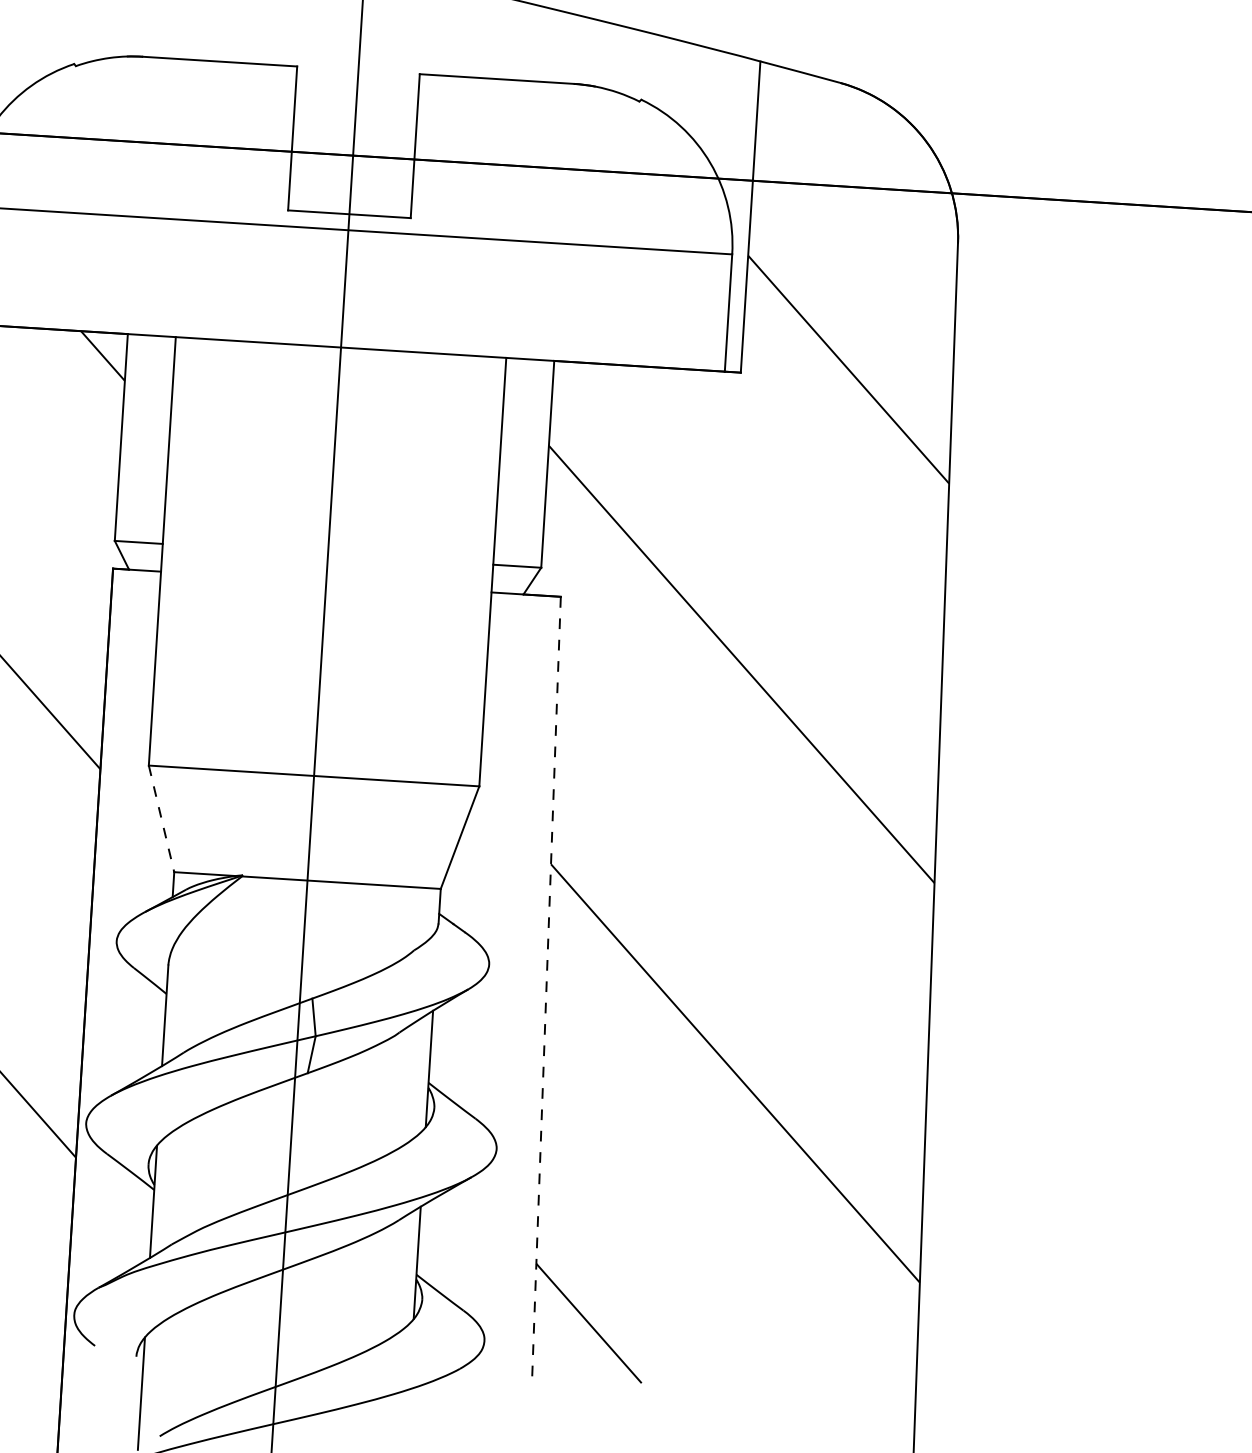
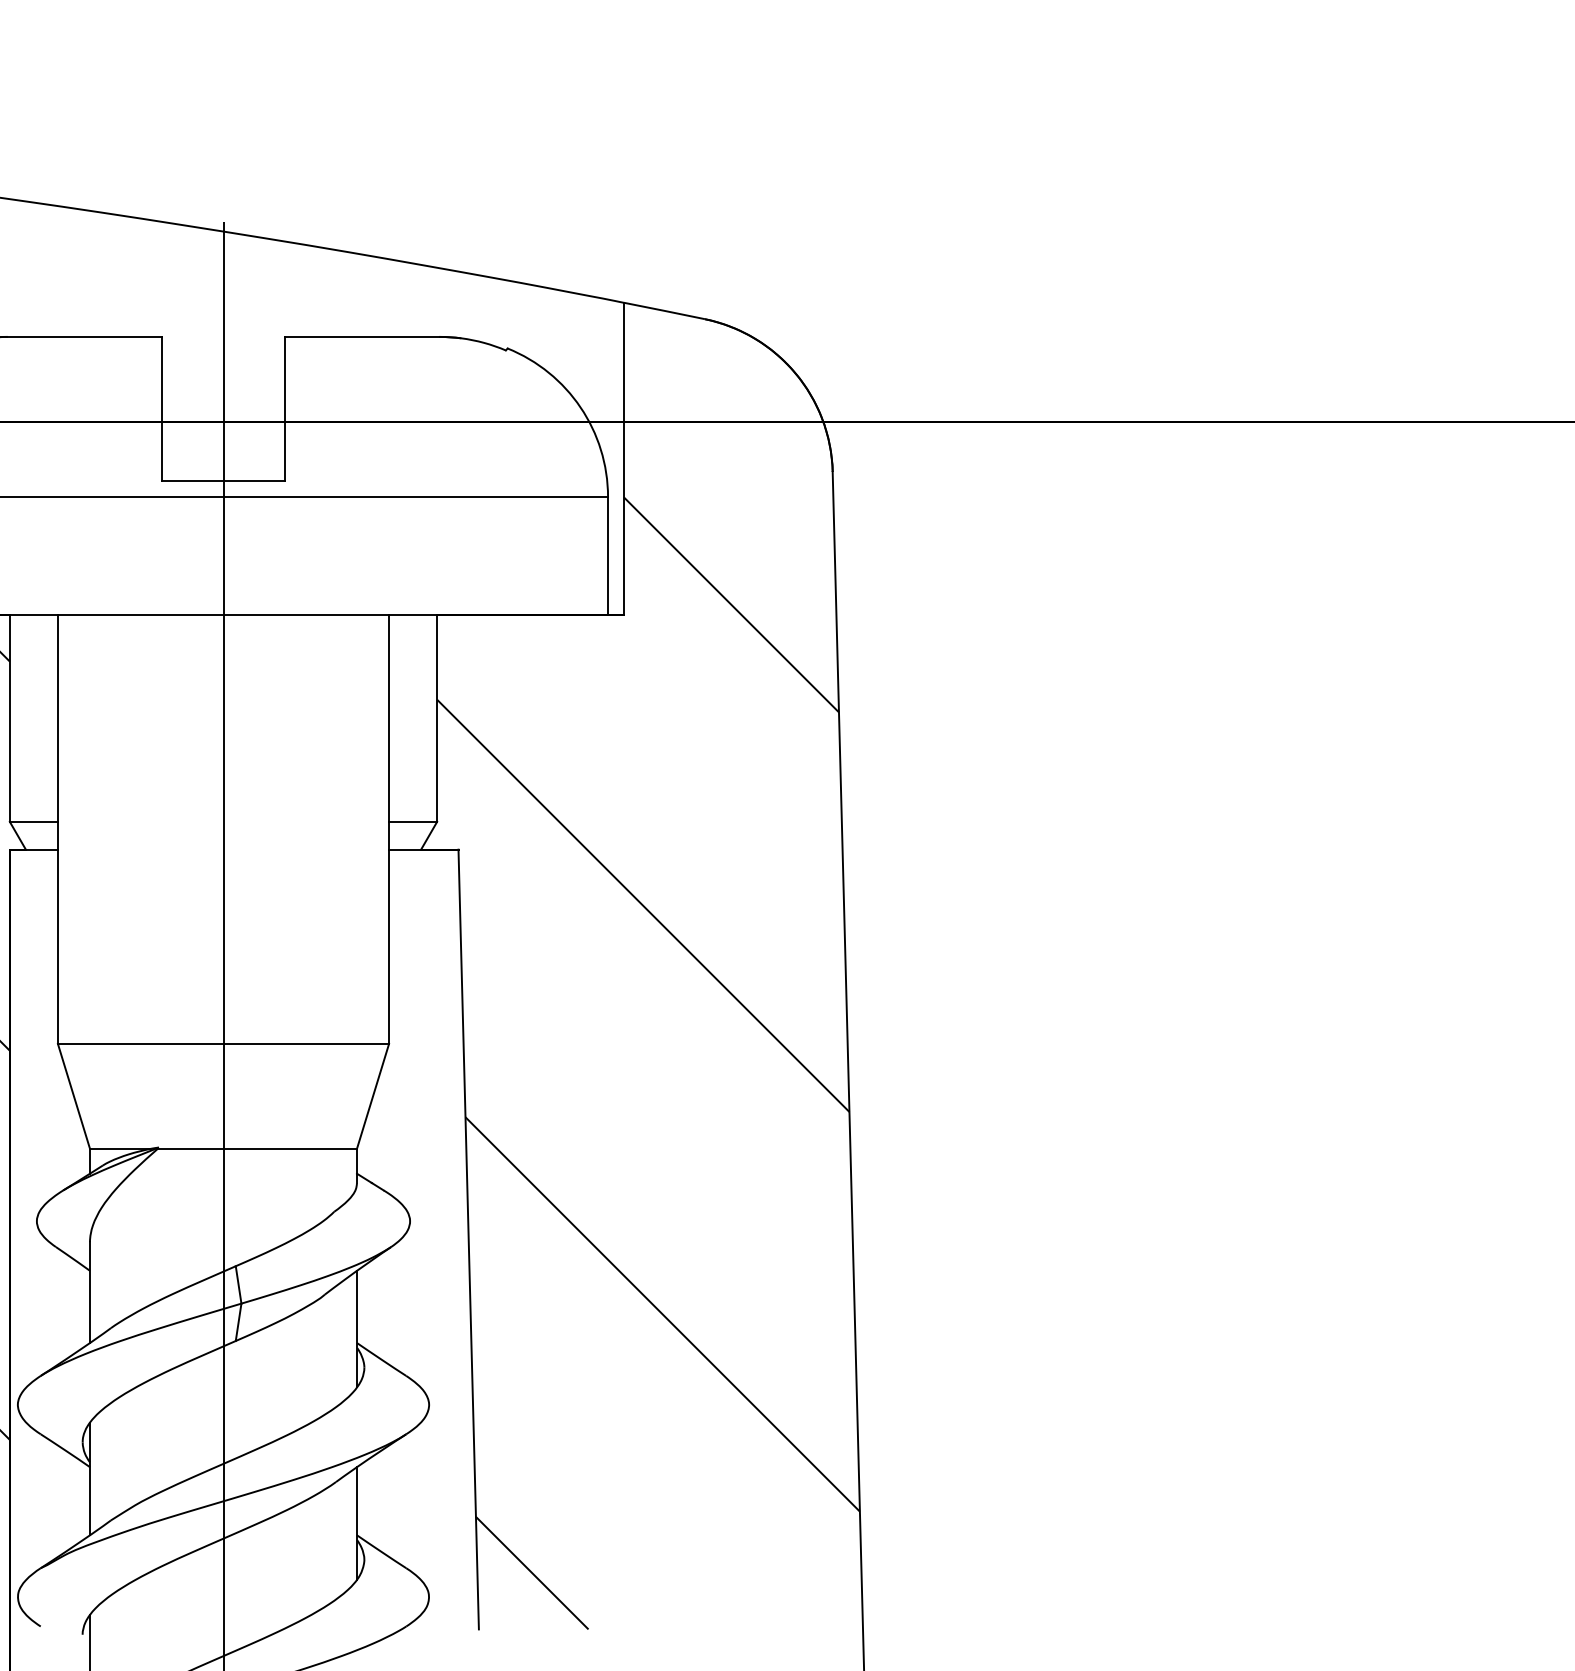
line: (161, 819) -> (73, 1096), dashed -> solid
line: (546, 986) -> (468, 1239), dashed -> solid

